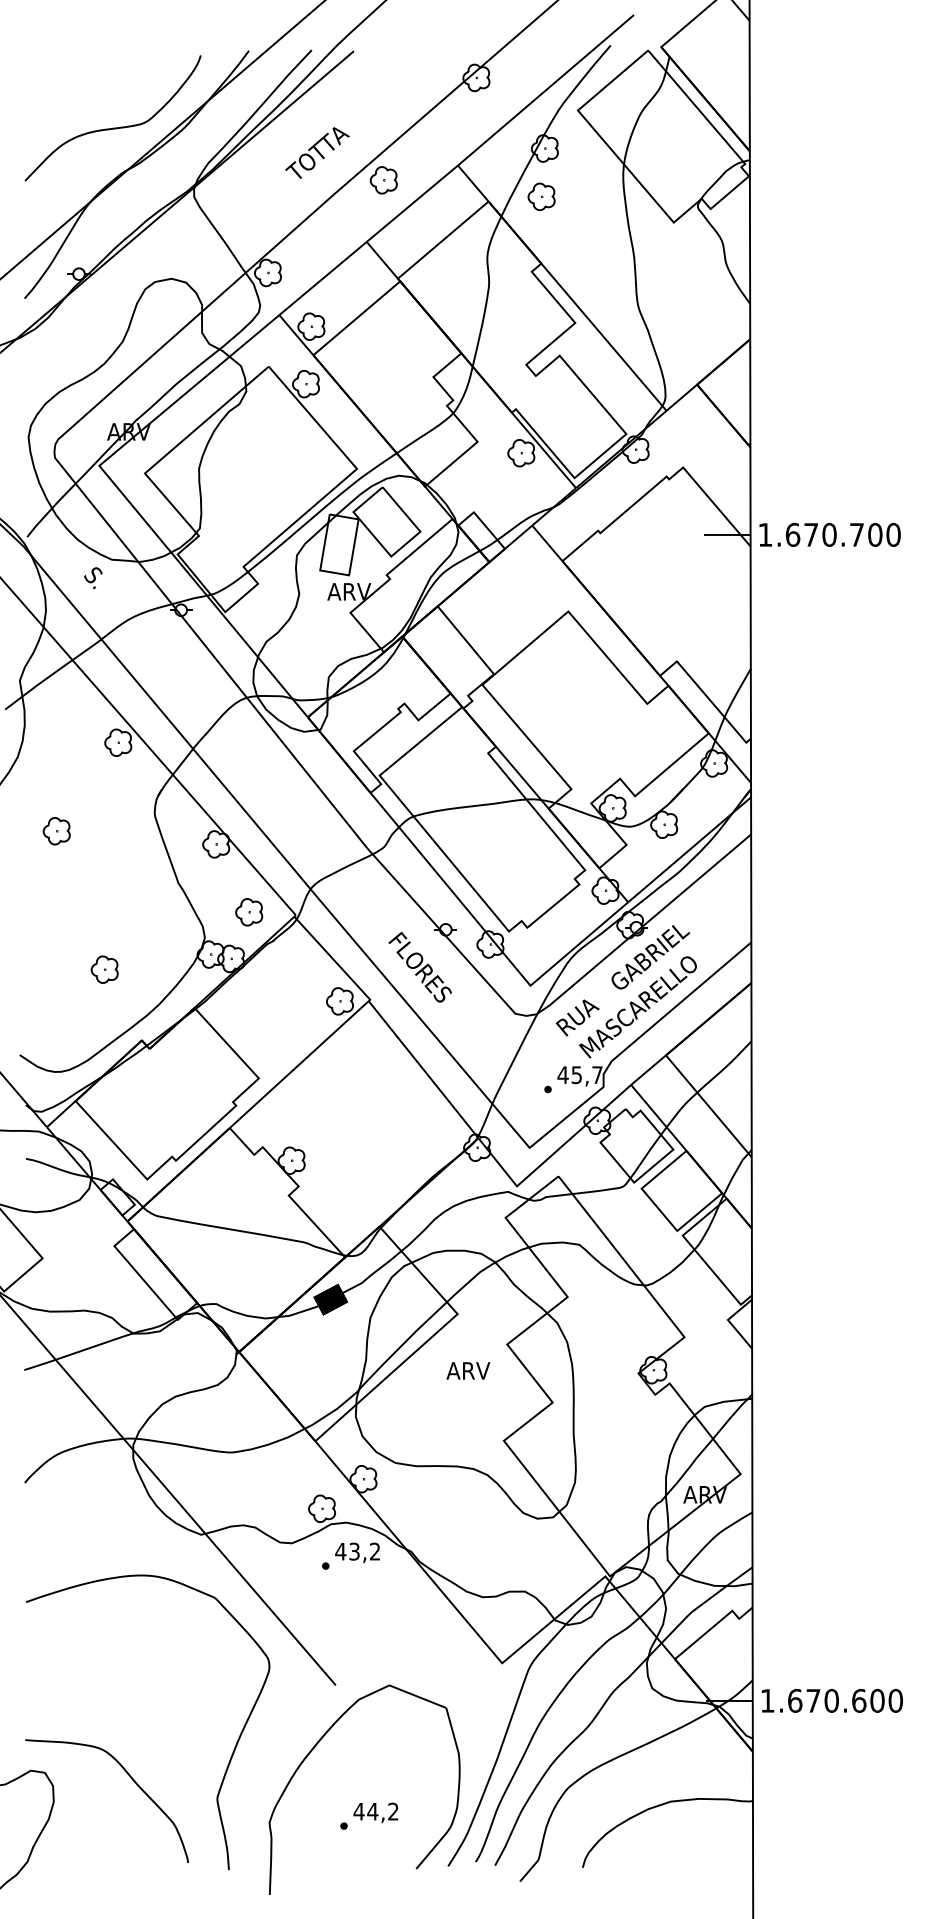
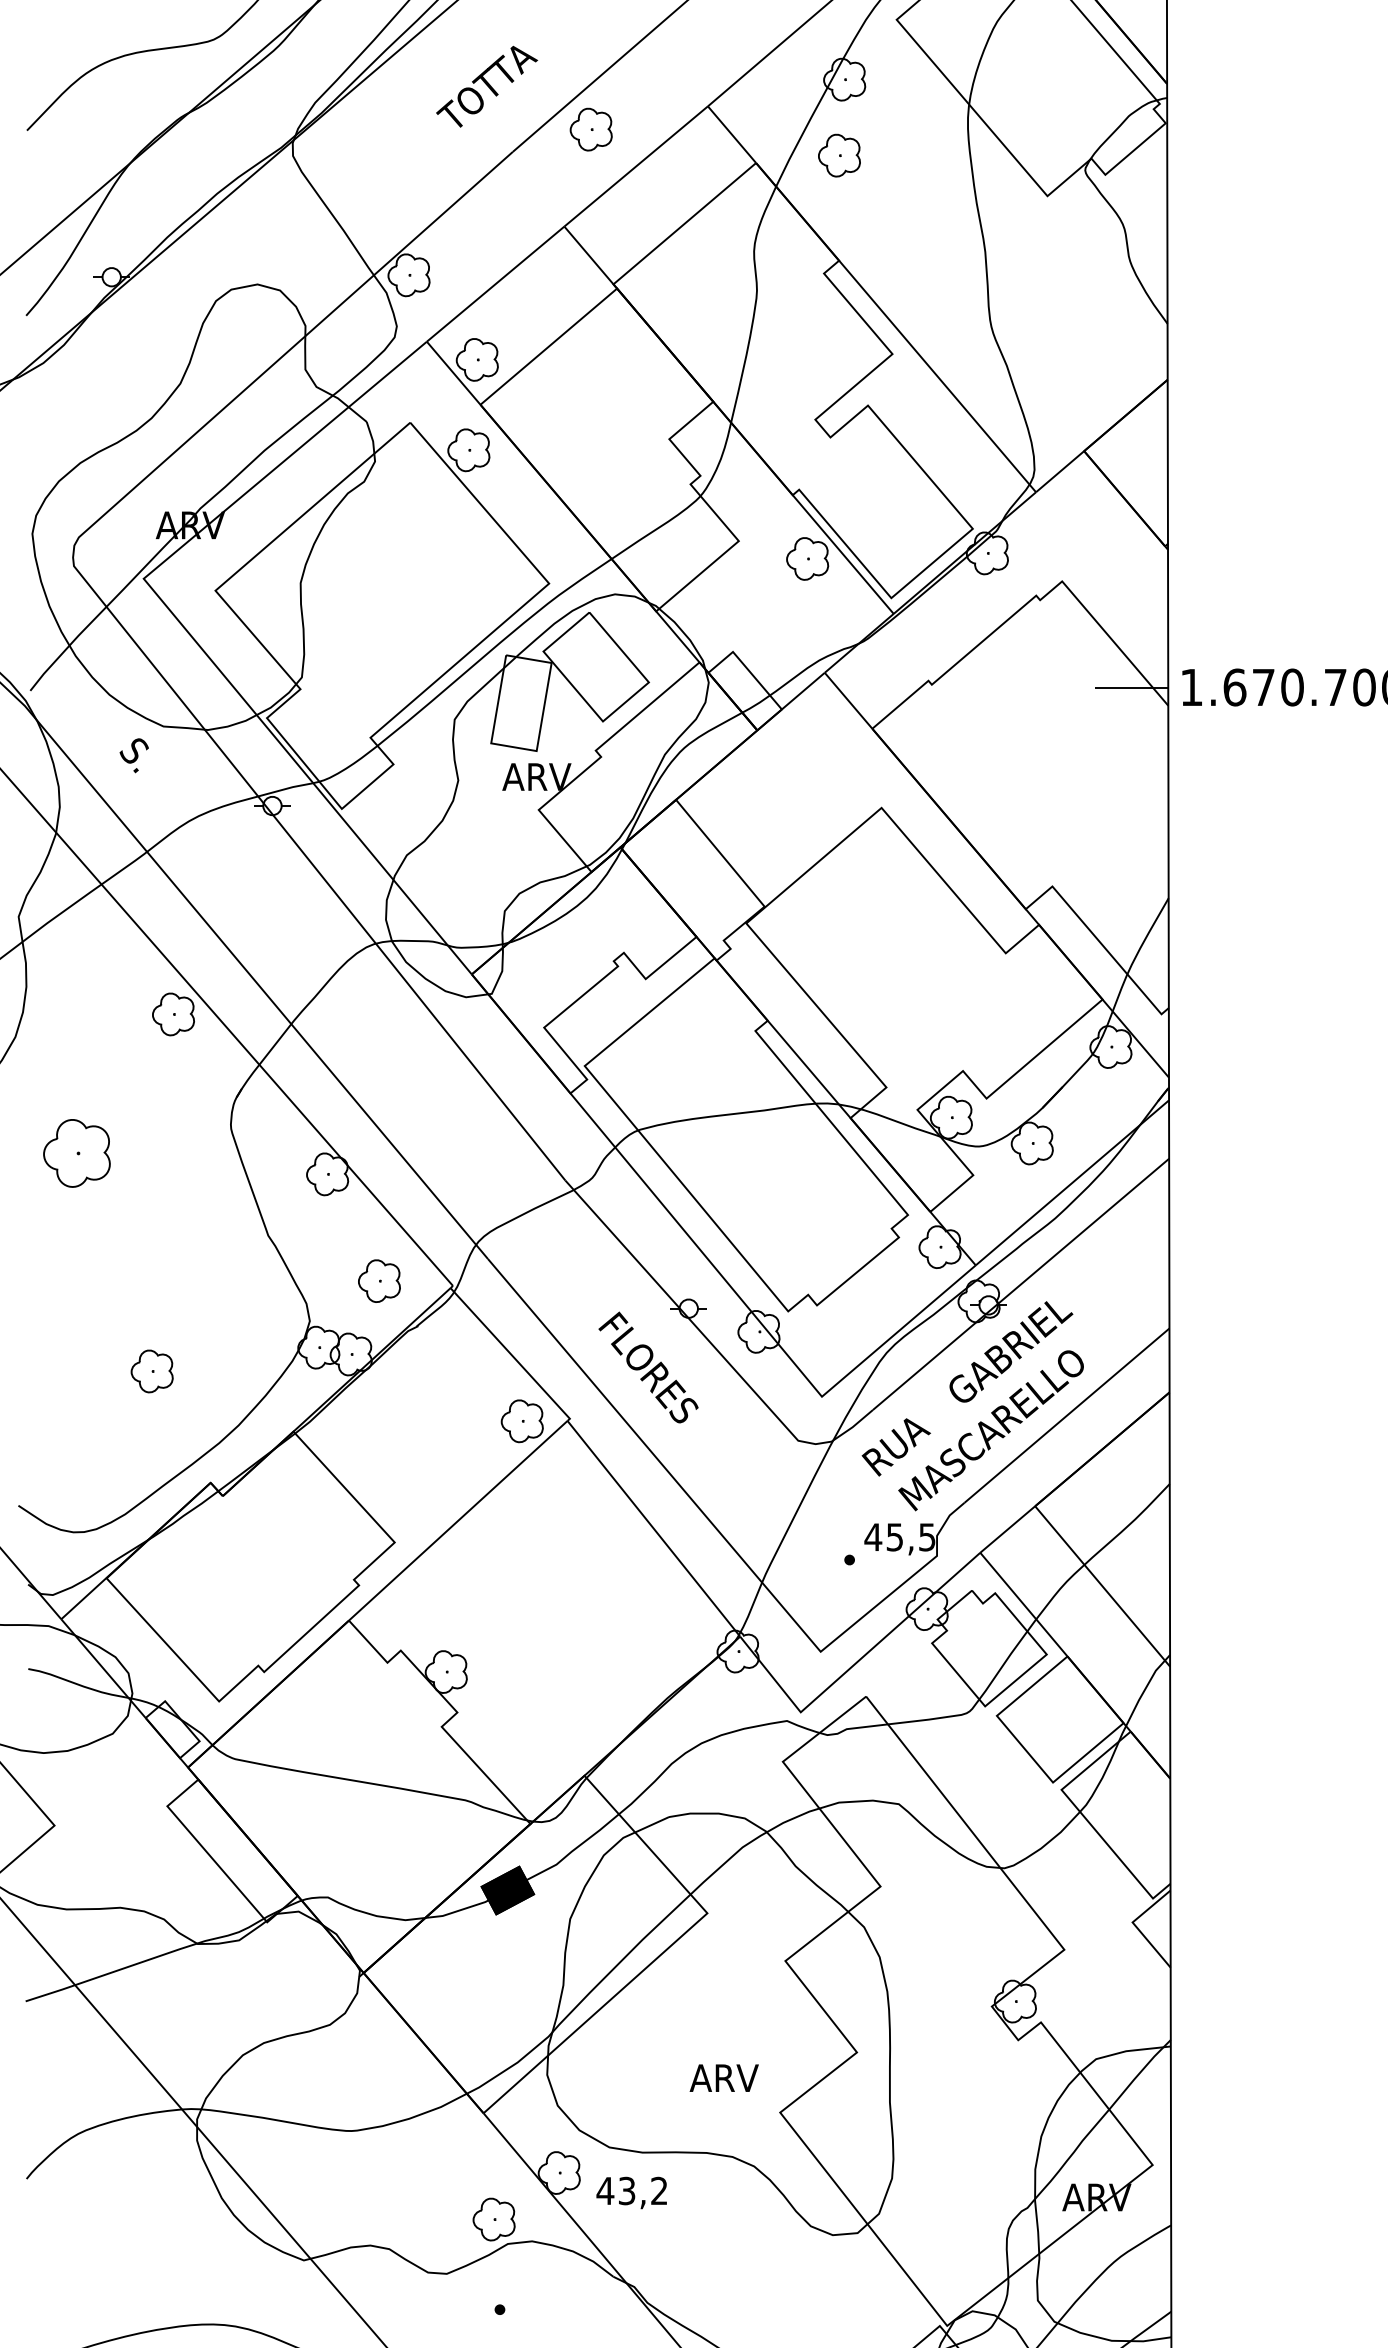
part: (56, 831) -> (76, 1154), size x1.6
text: (597, 1075) -> (927, 1537), 45,7 -> 45,5
text: (468, 1370) -> (724, 2077), moved
text: (357, 1552) -> (631, 2192), moved

